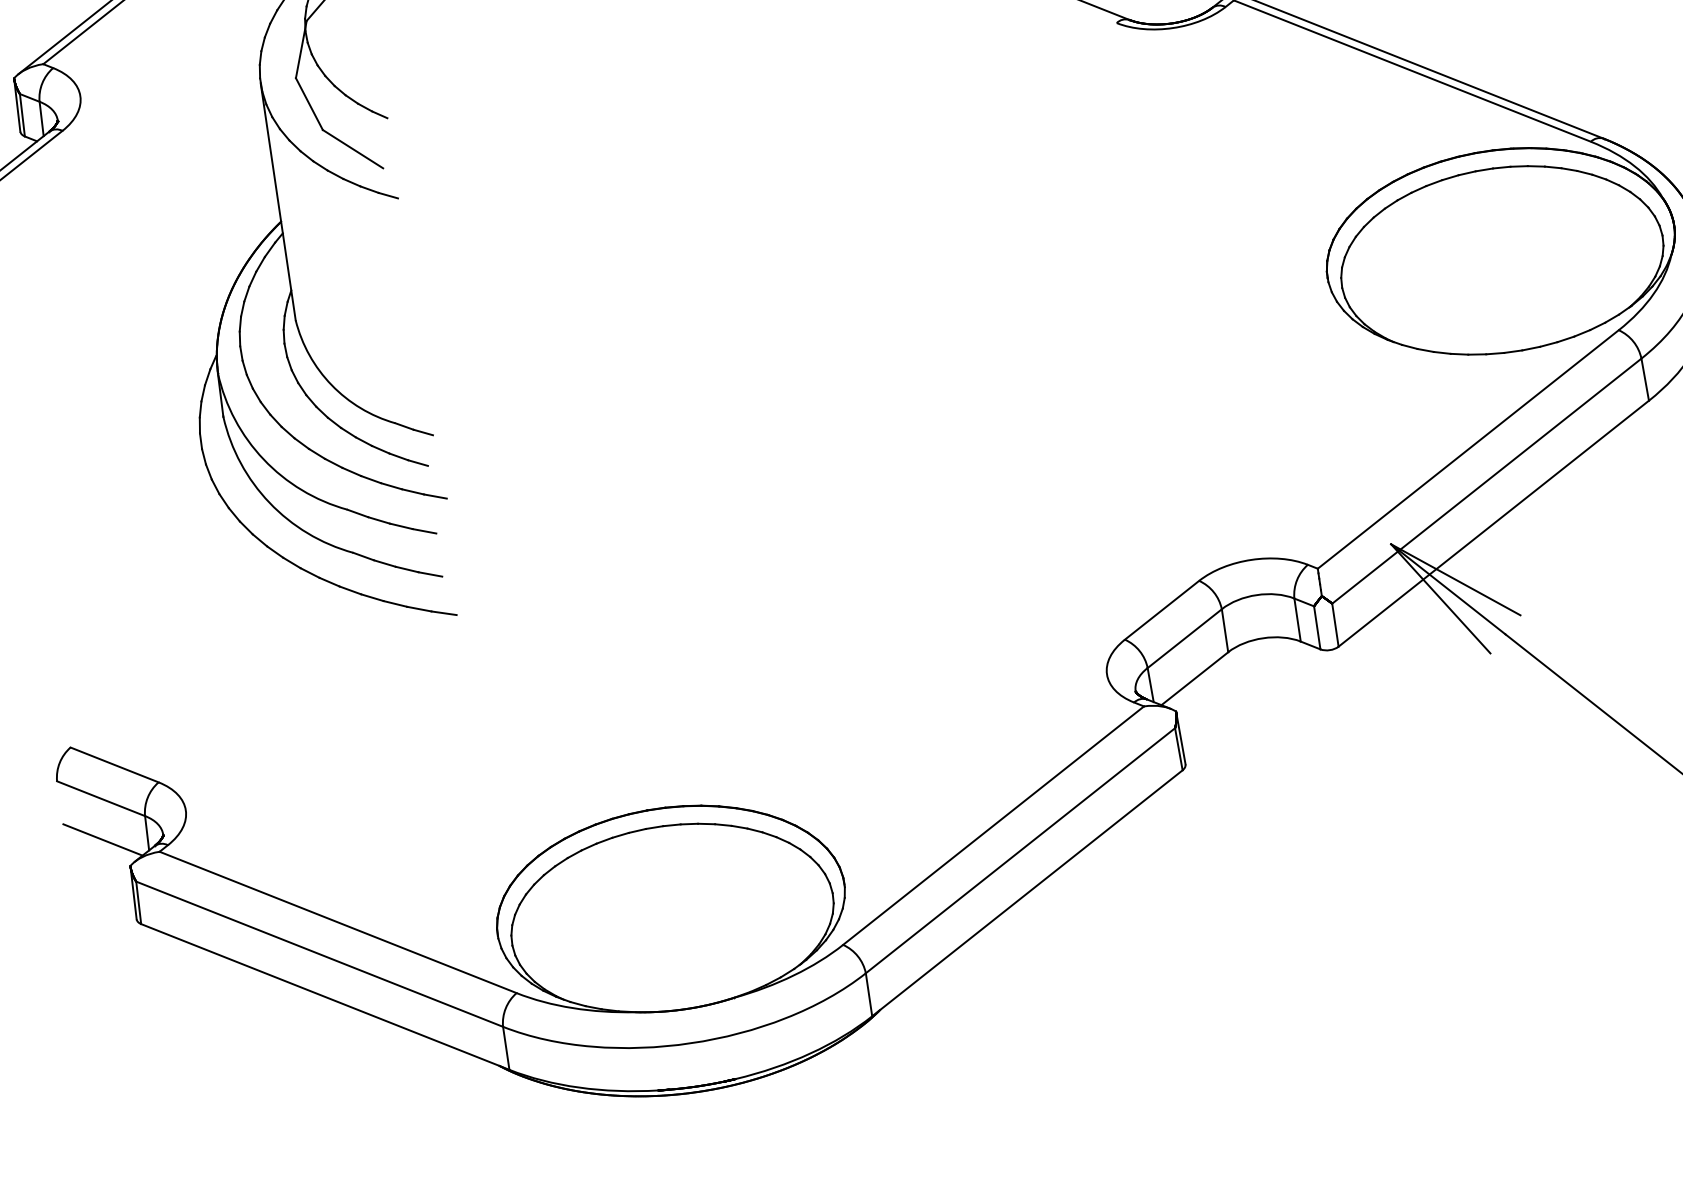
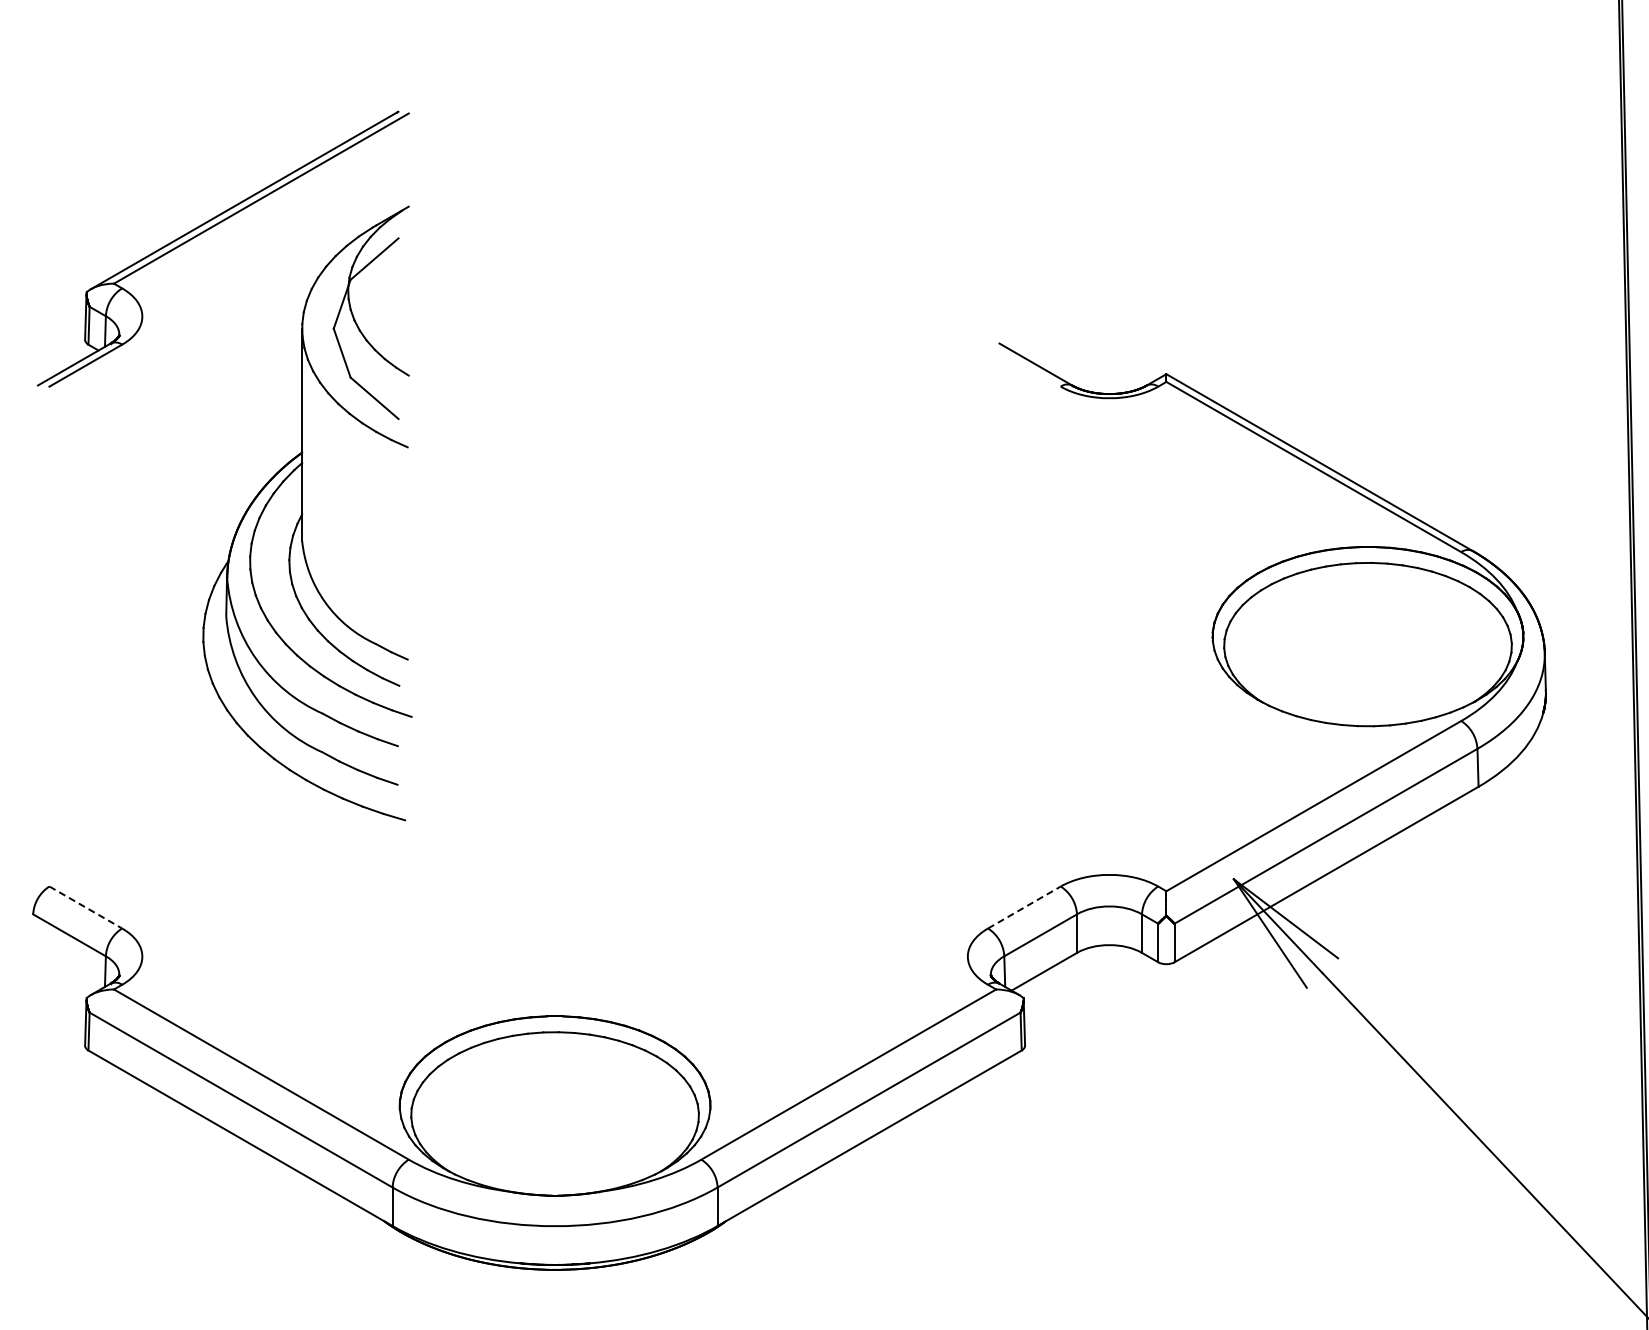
line: (1162, 610) -> (1024, 907), solid -> dashed
line: (114, 765) -> (85, 907), solid -> dashed
line: (102, 839) -> (65, 971), removed

